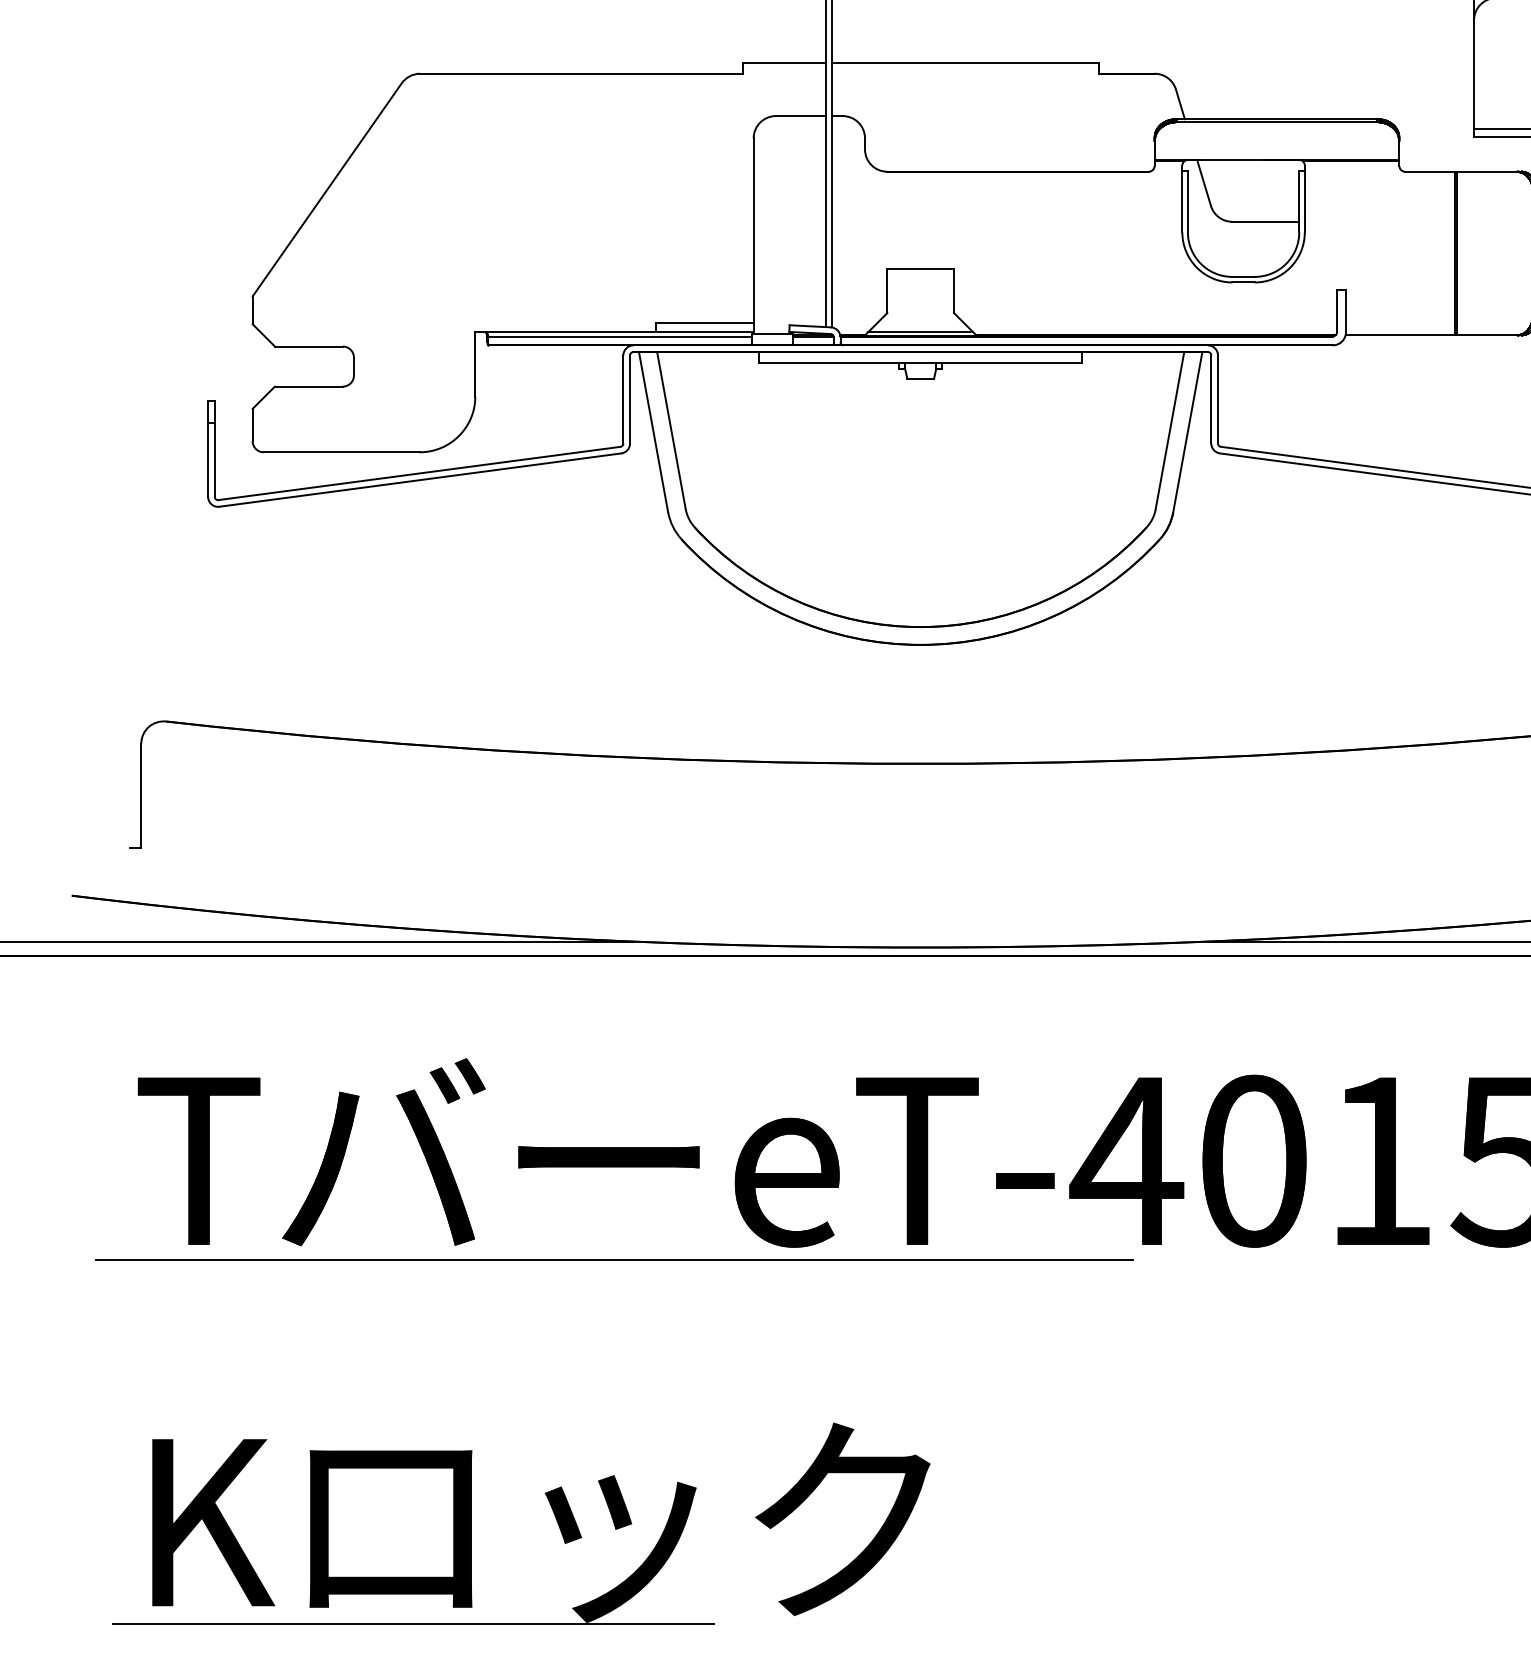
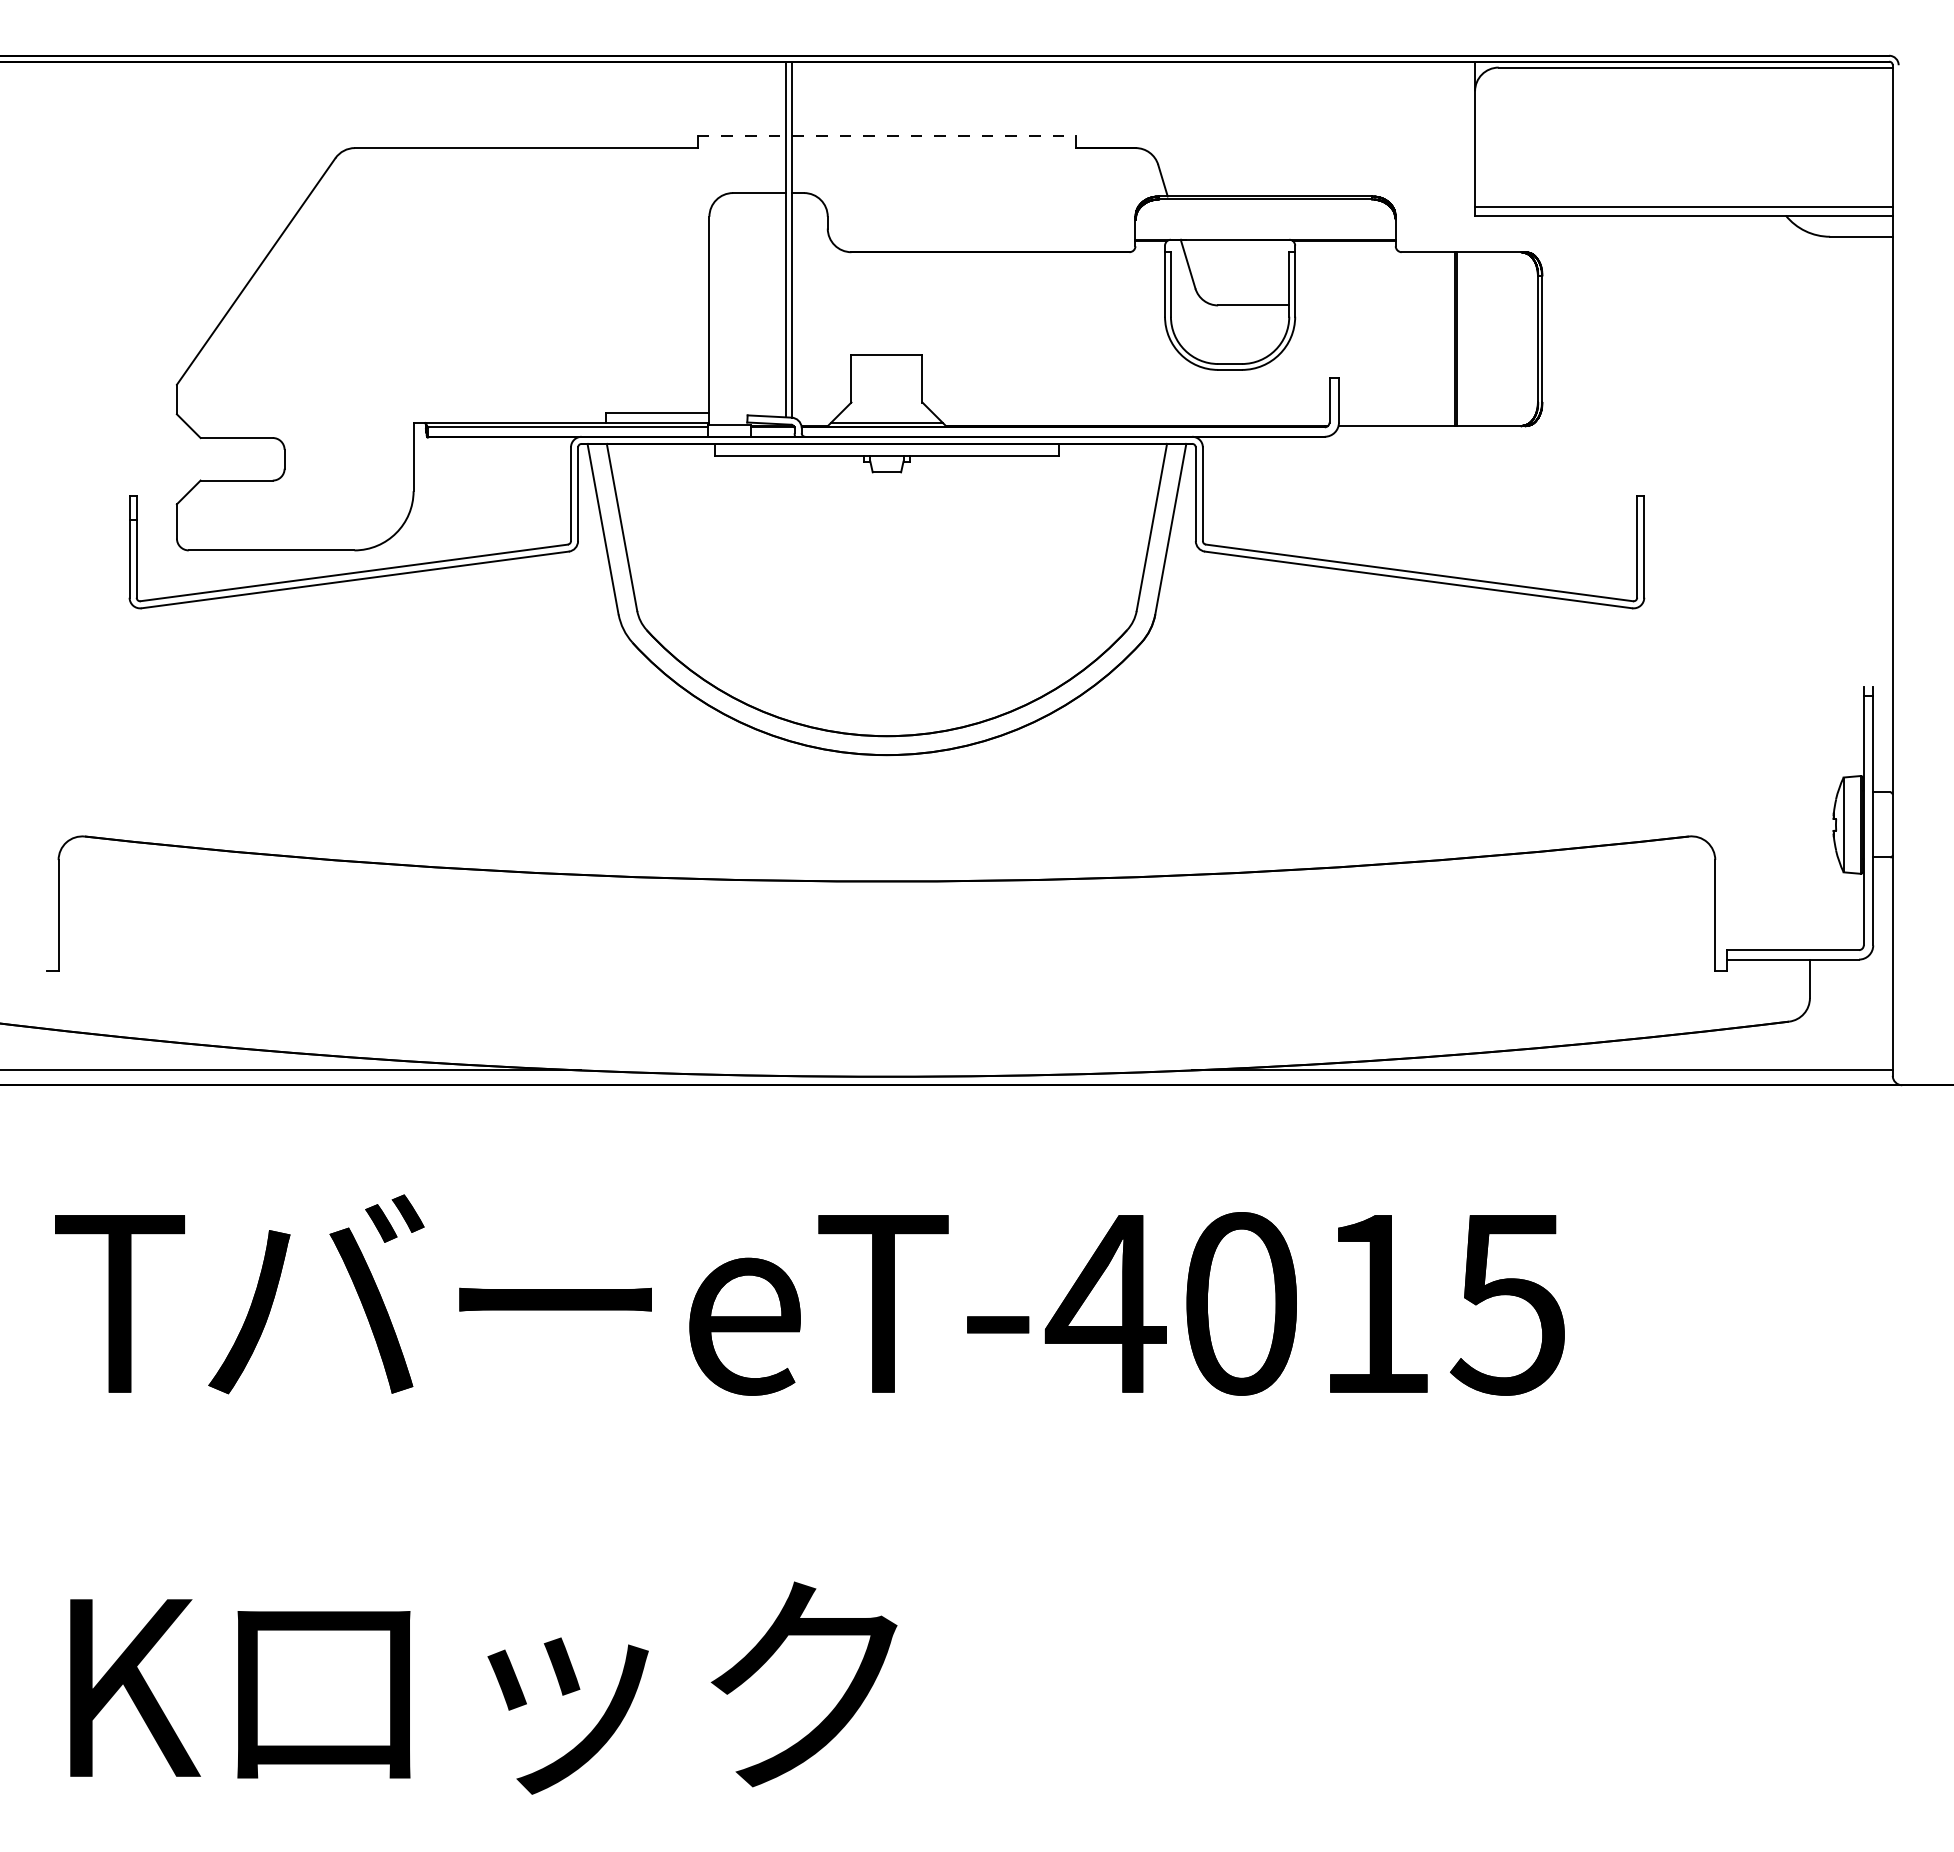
line: (784, 62) -> (742, 136), solid -> dashed
line: (965, 62) -> (934, 136), solid -> dashed
line: (614, 1259) -> (561, 1408), removed
line: (413, 1624) -> (347, 1796), removed

